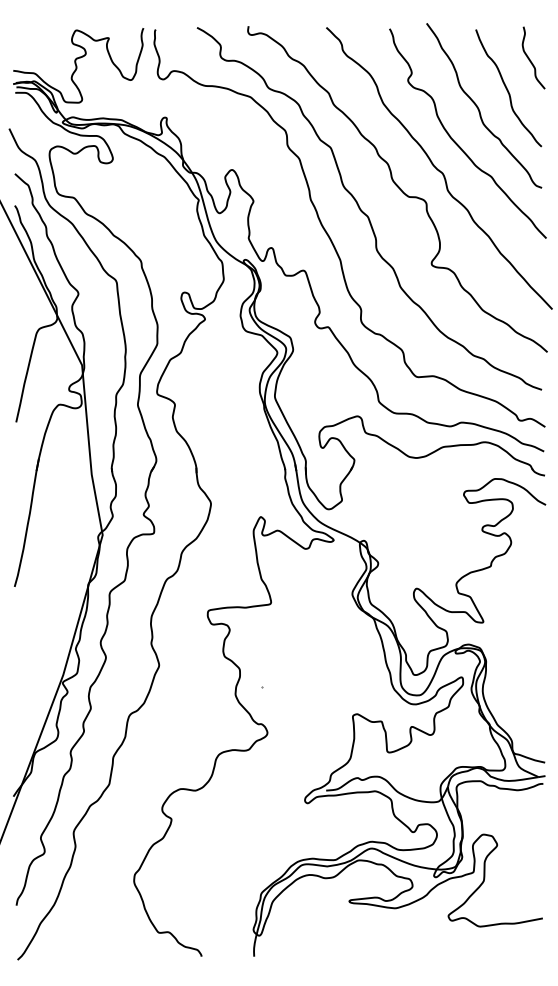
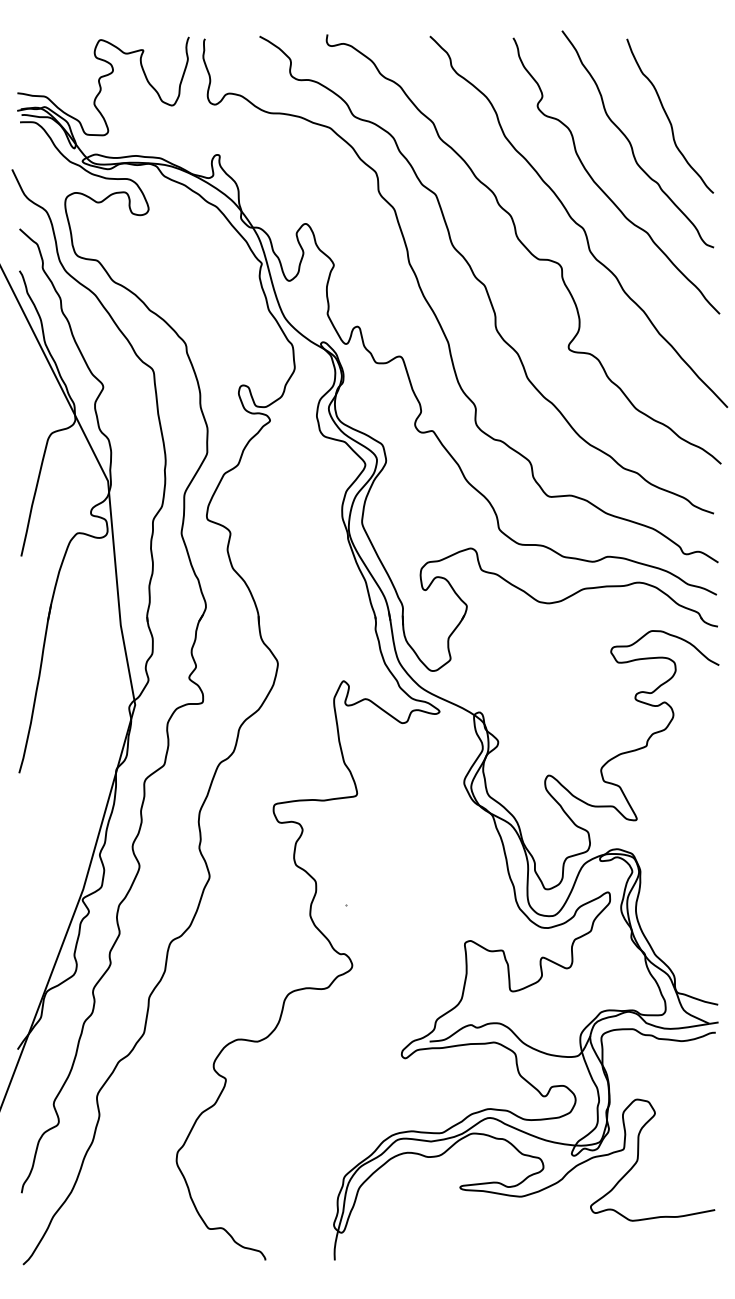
curve: (530, 60) -> (699, 79), removed

